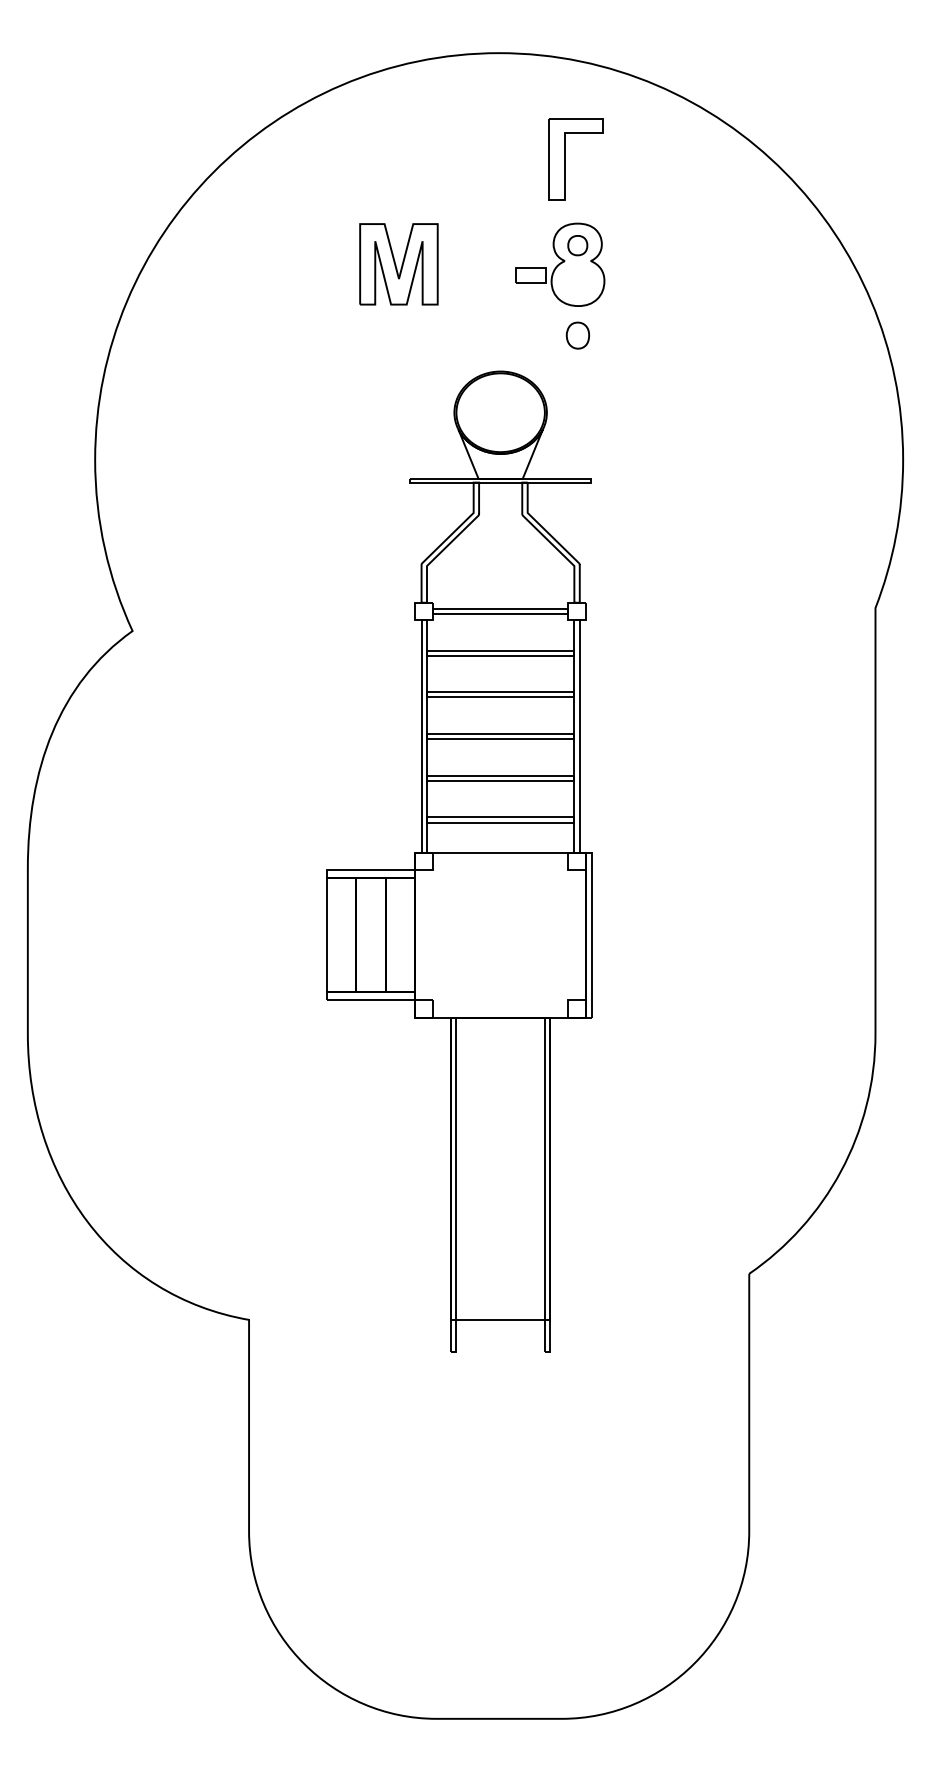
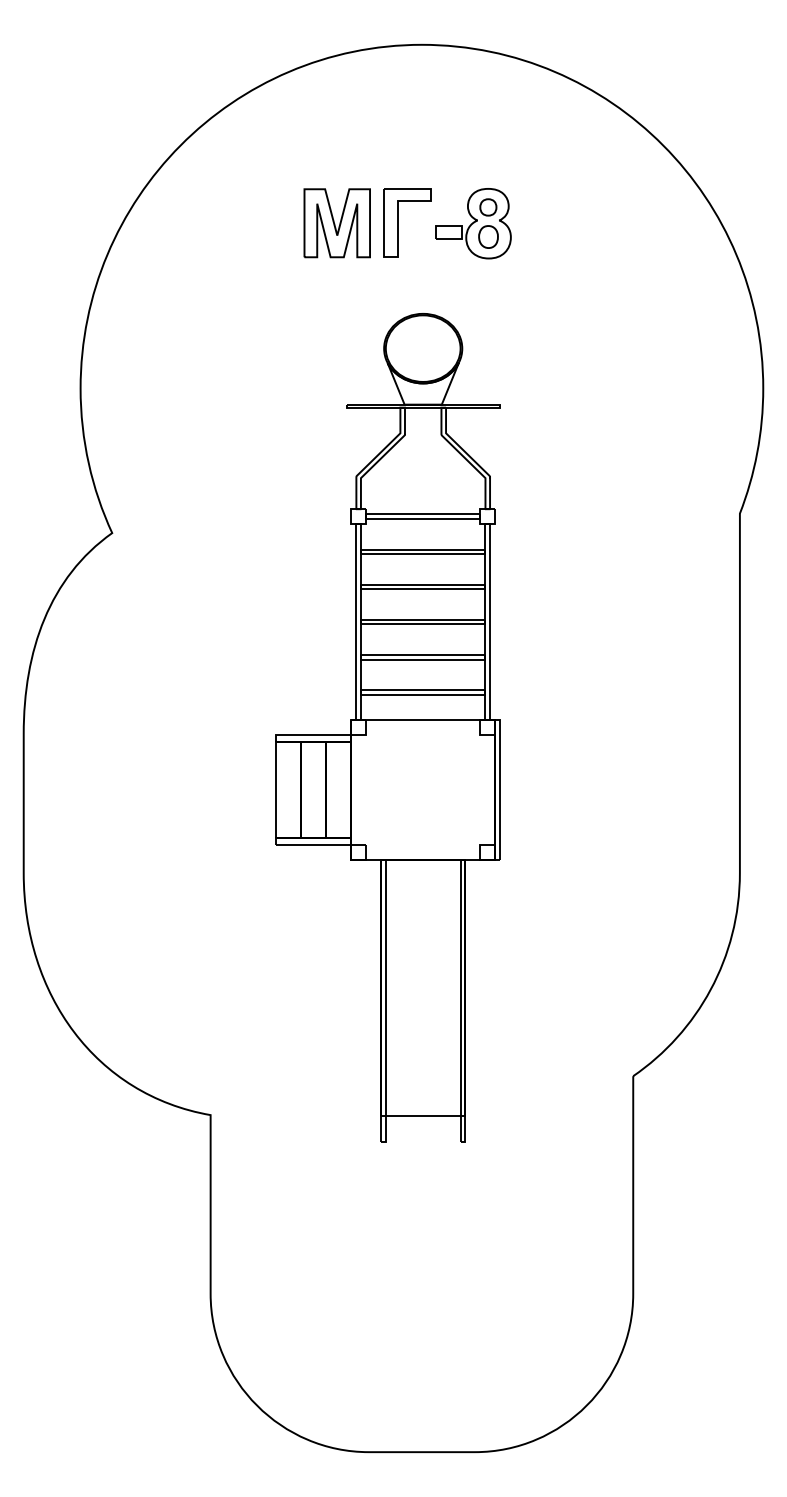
part: (565, 159) -> (398, 223), moved
part: (577, 335) -> (488, 236), moved

